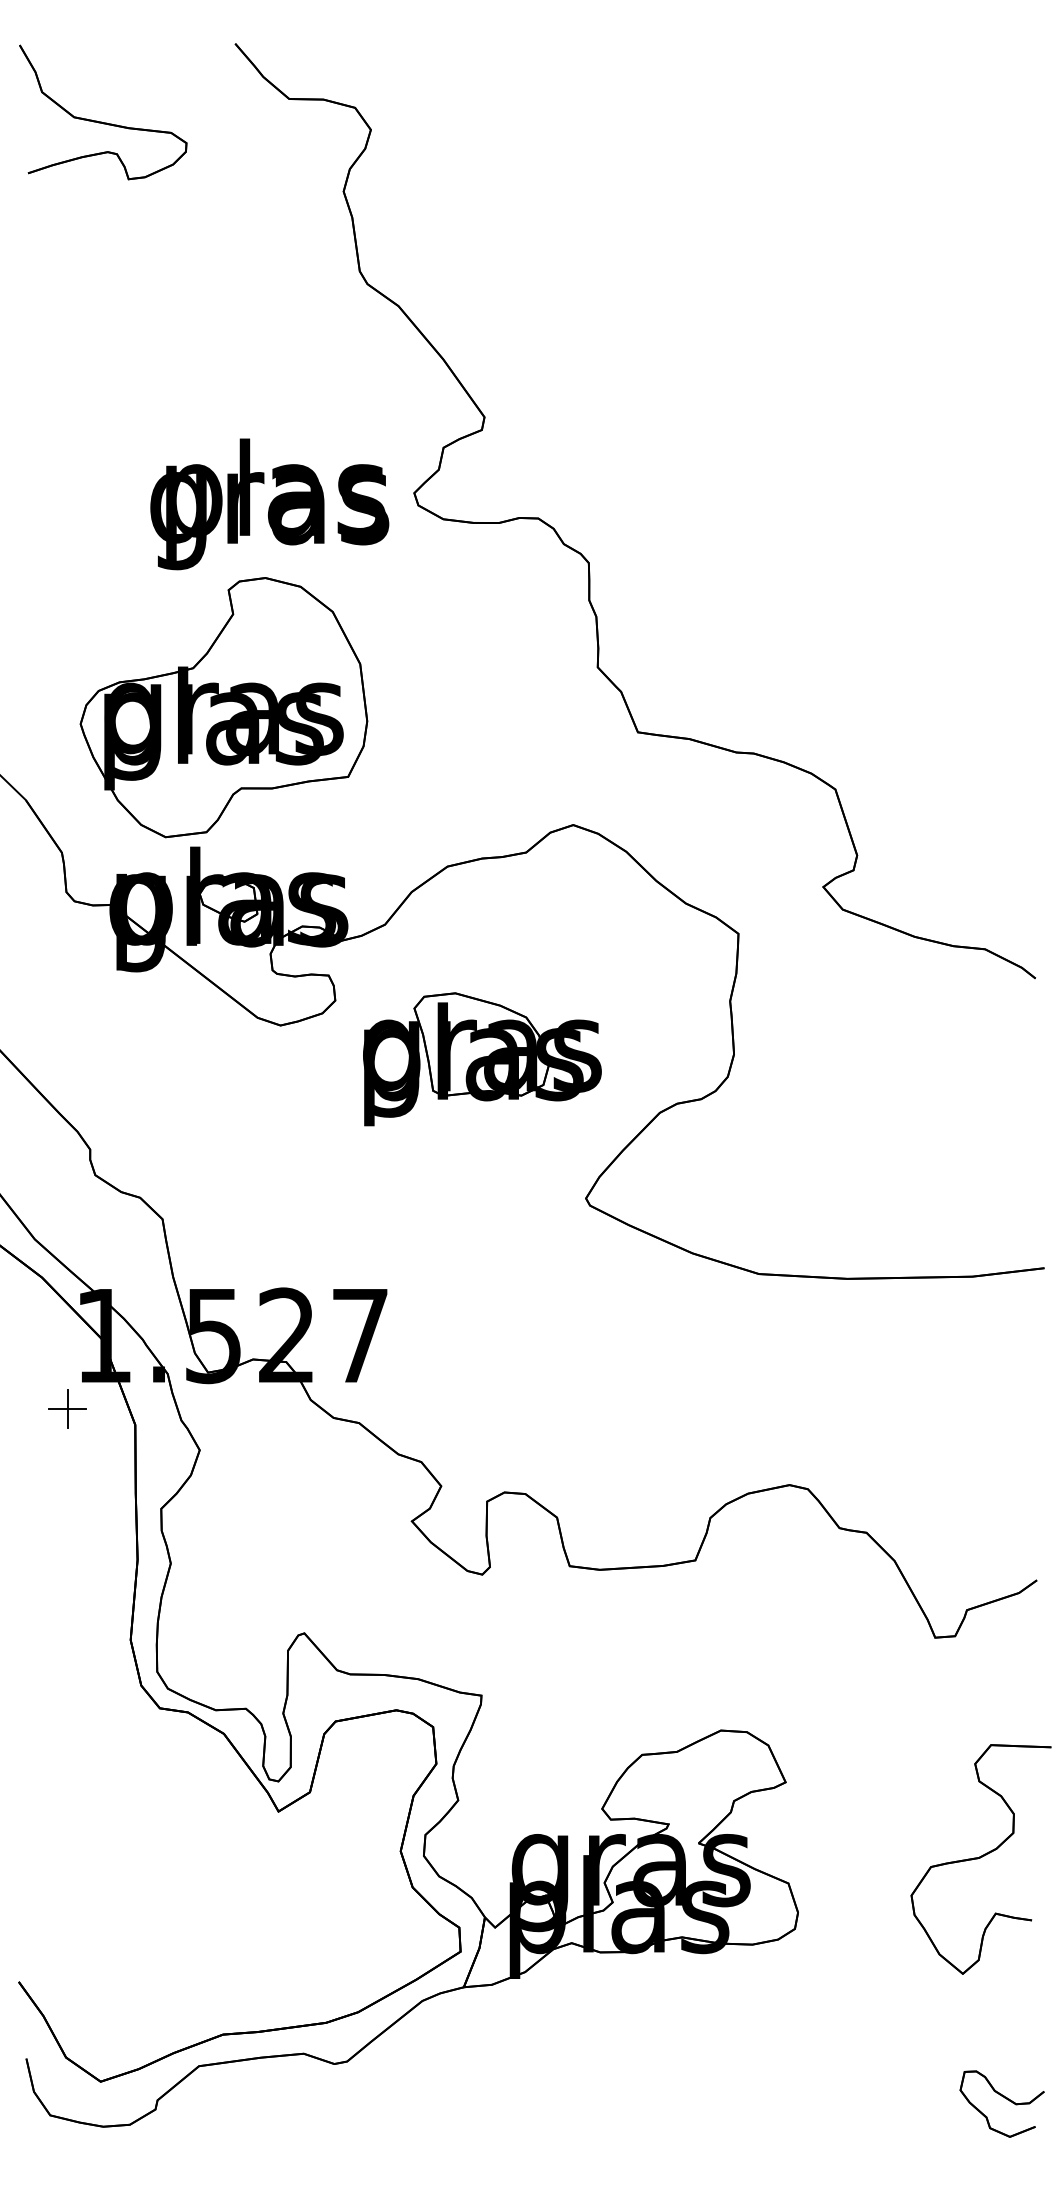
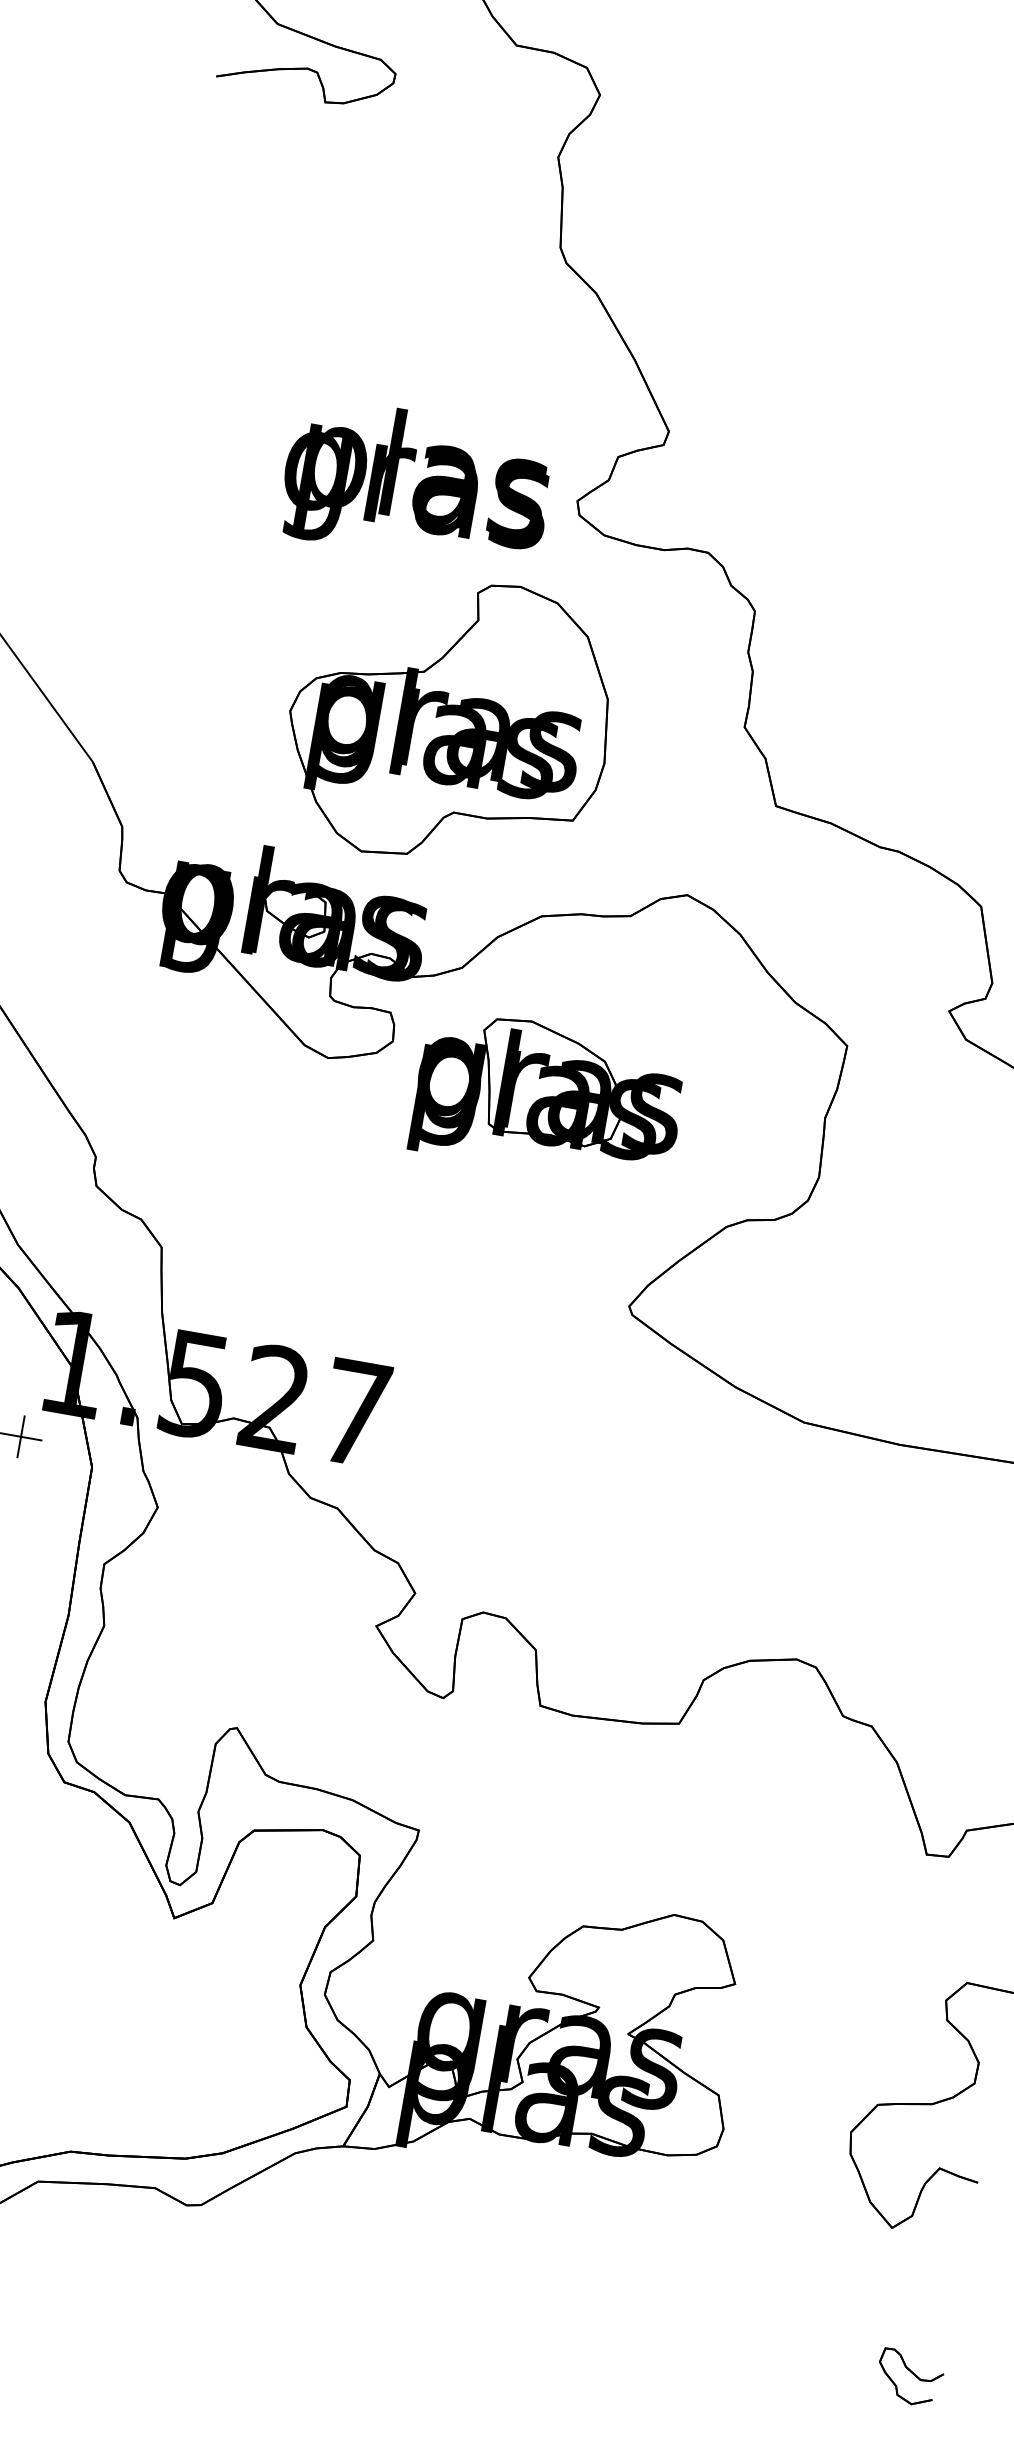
part: (223, 707) -> (449, 720), moved
part: (482, 1059) -> (548, 1099), moved
part: (1001, 2103) -> (909, 2377), size x0.7

